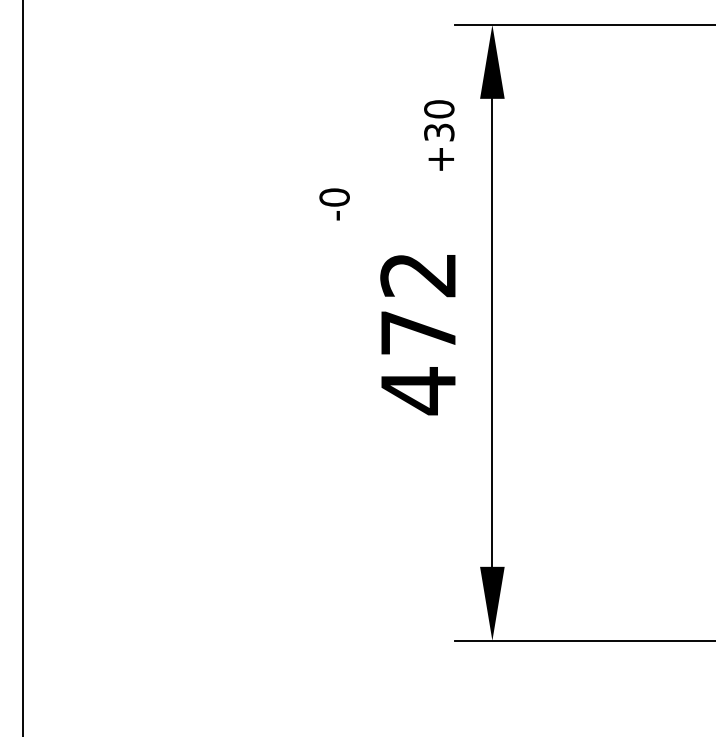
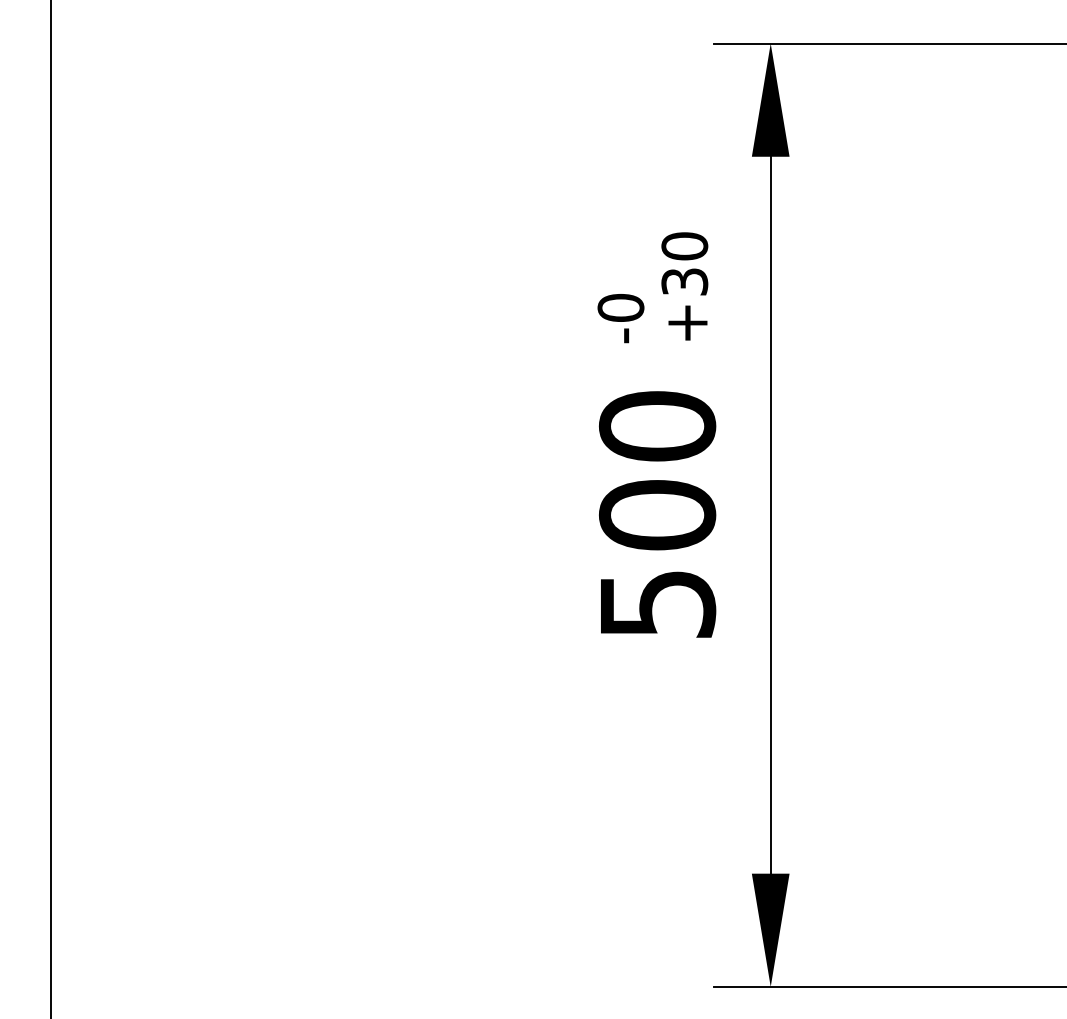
text: (439, 135) -> (685, 286), moved
text: (334, 204) -> (620, 318), moved
text: (418, 333) -> (657, 516), 472 -> 500

